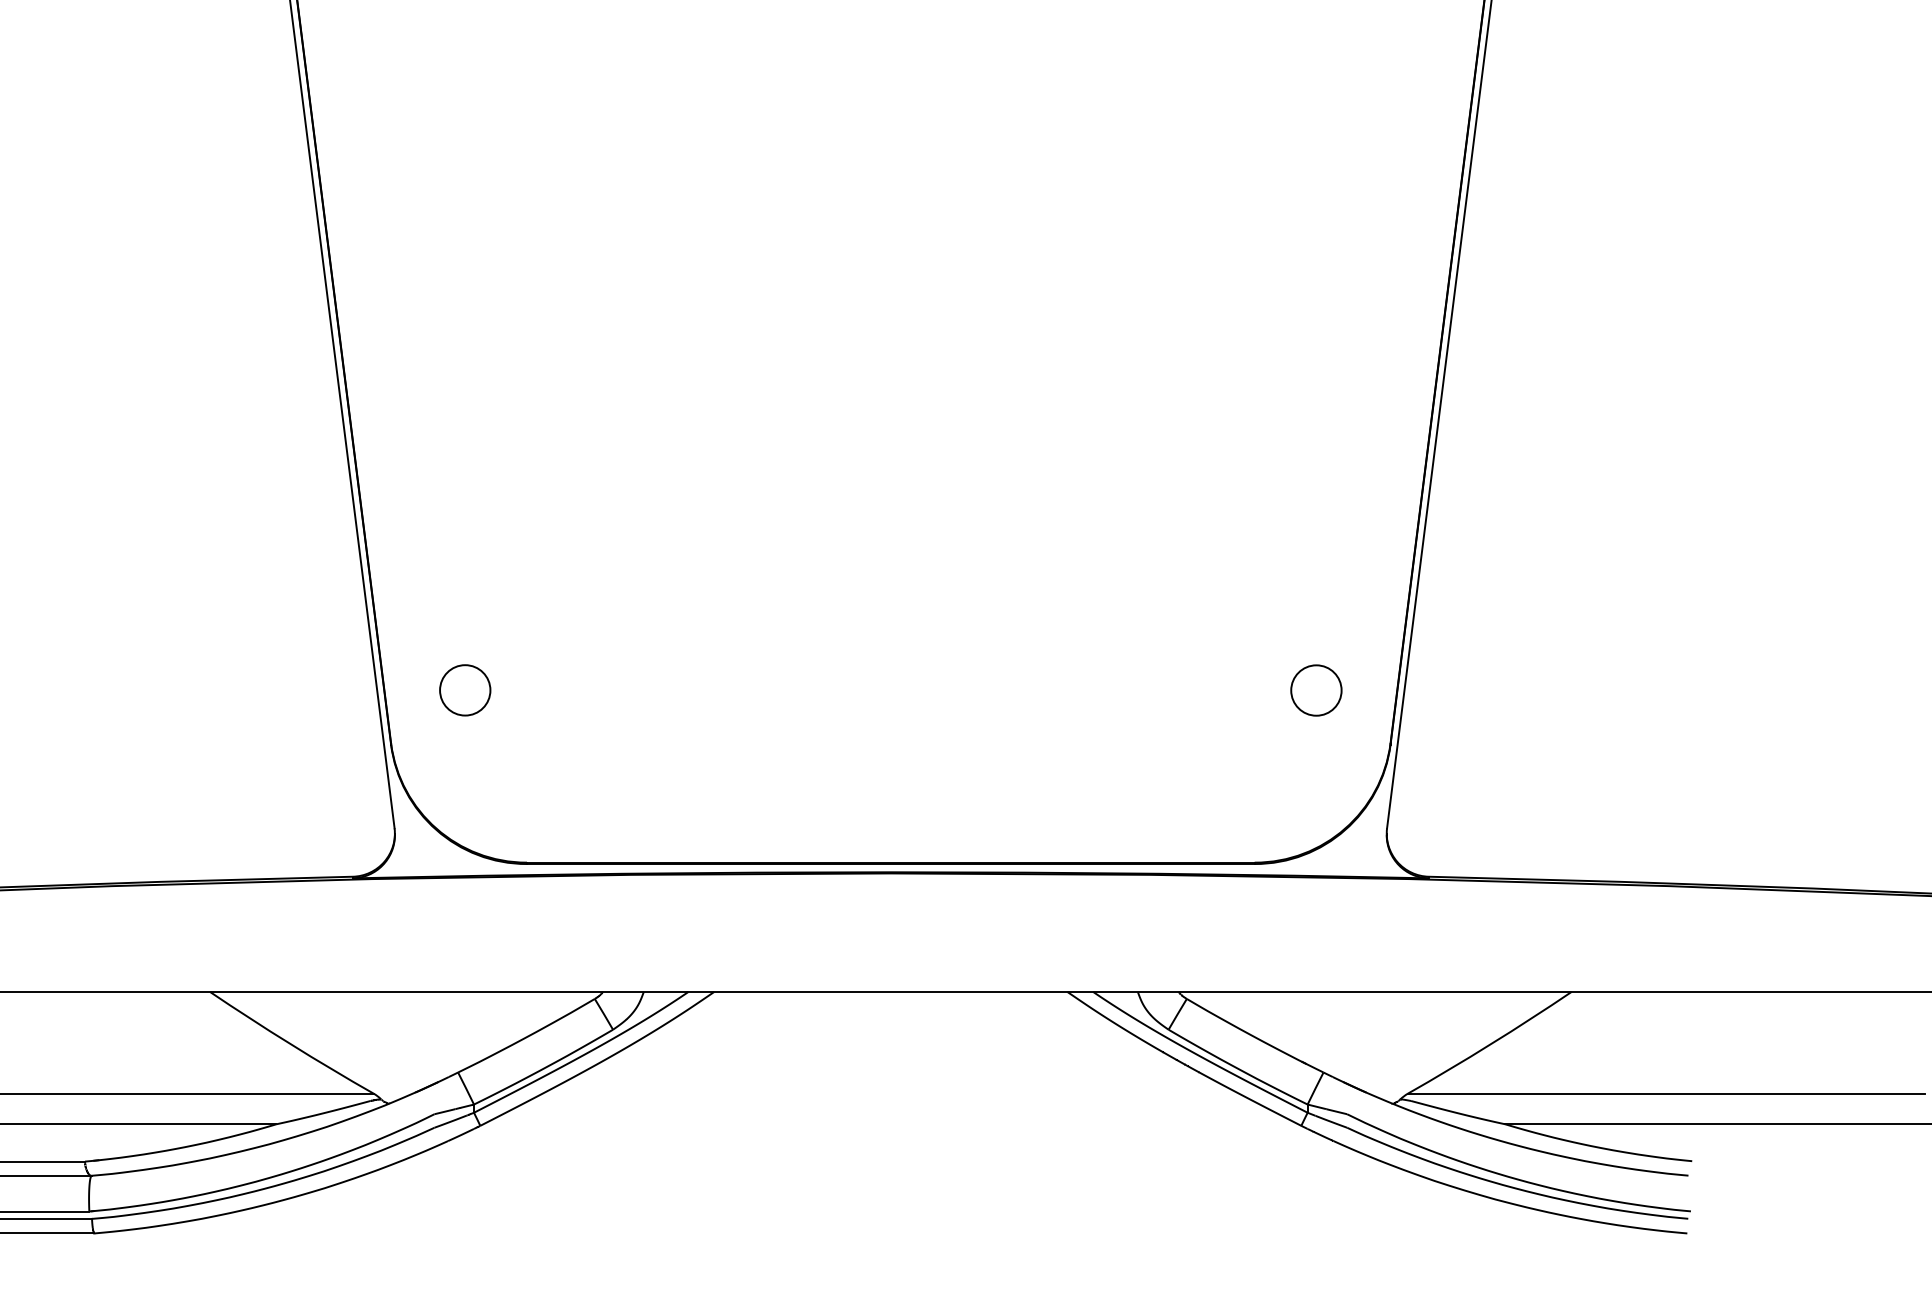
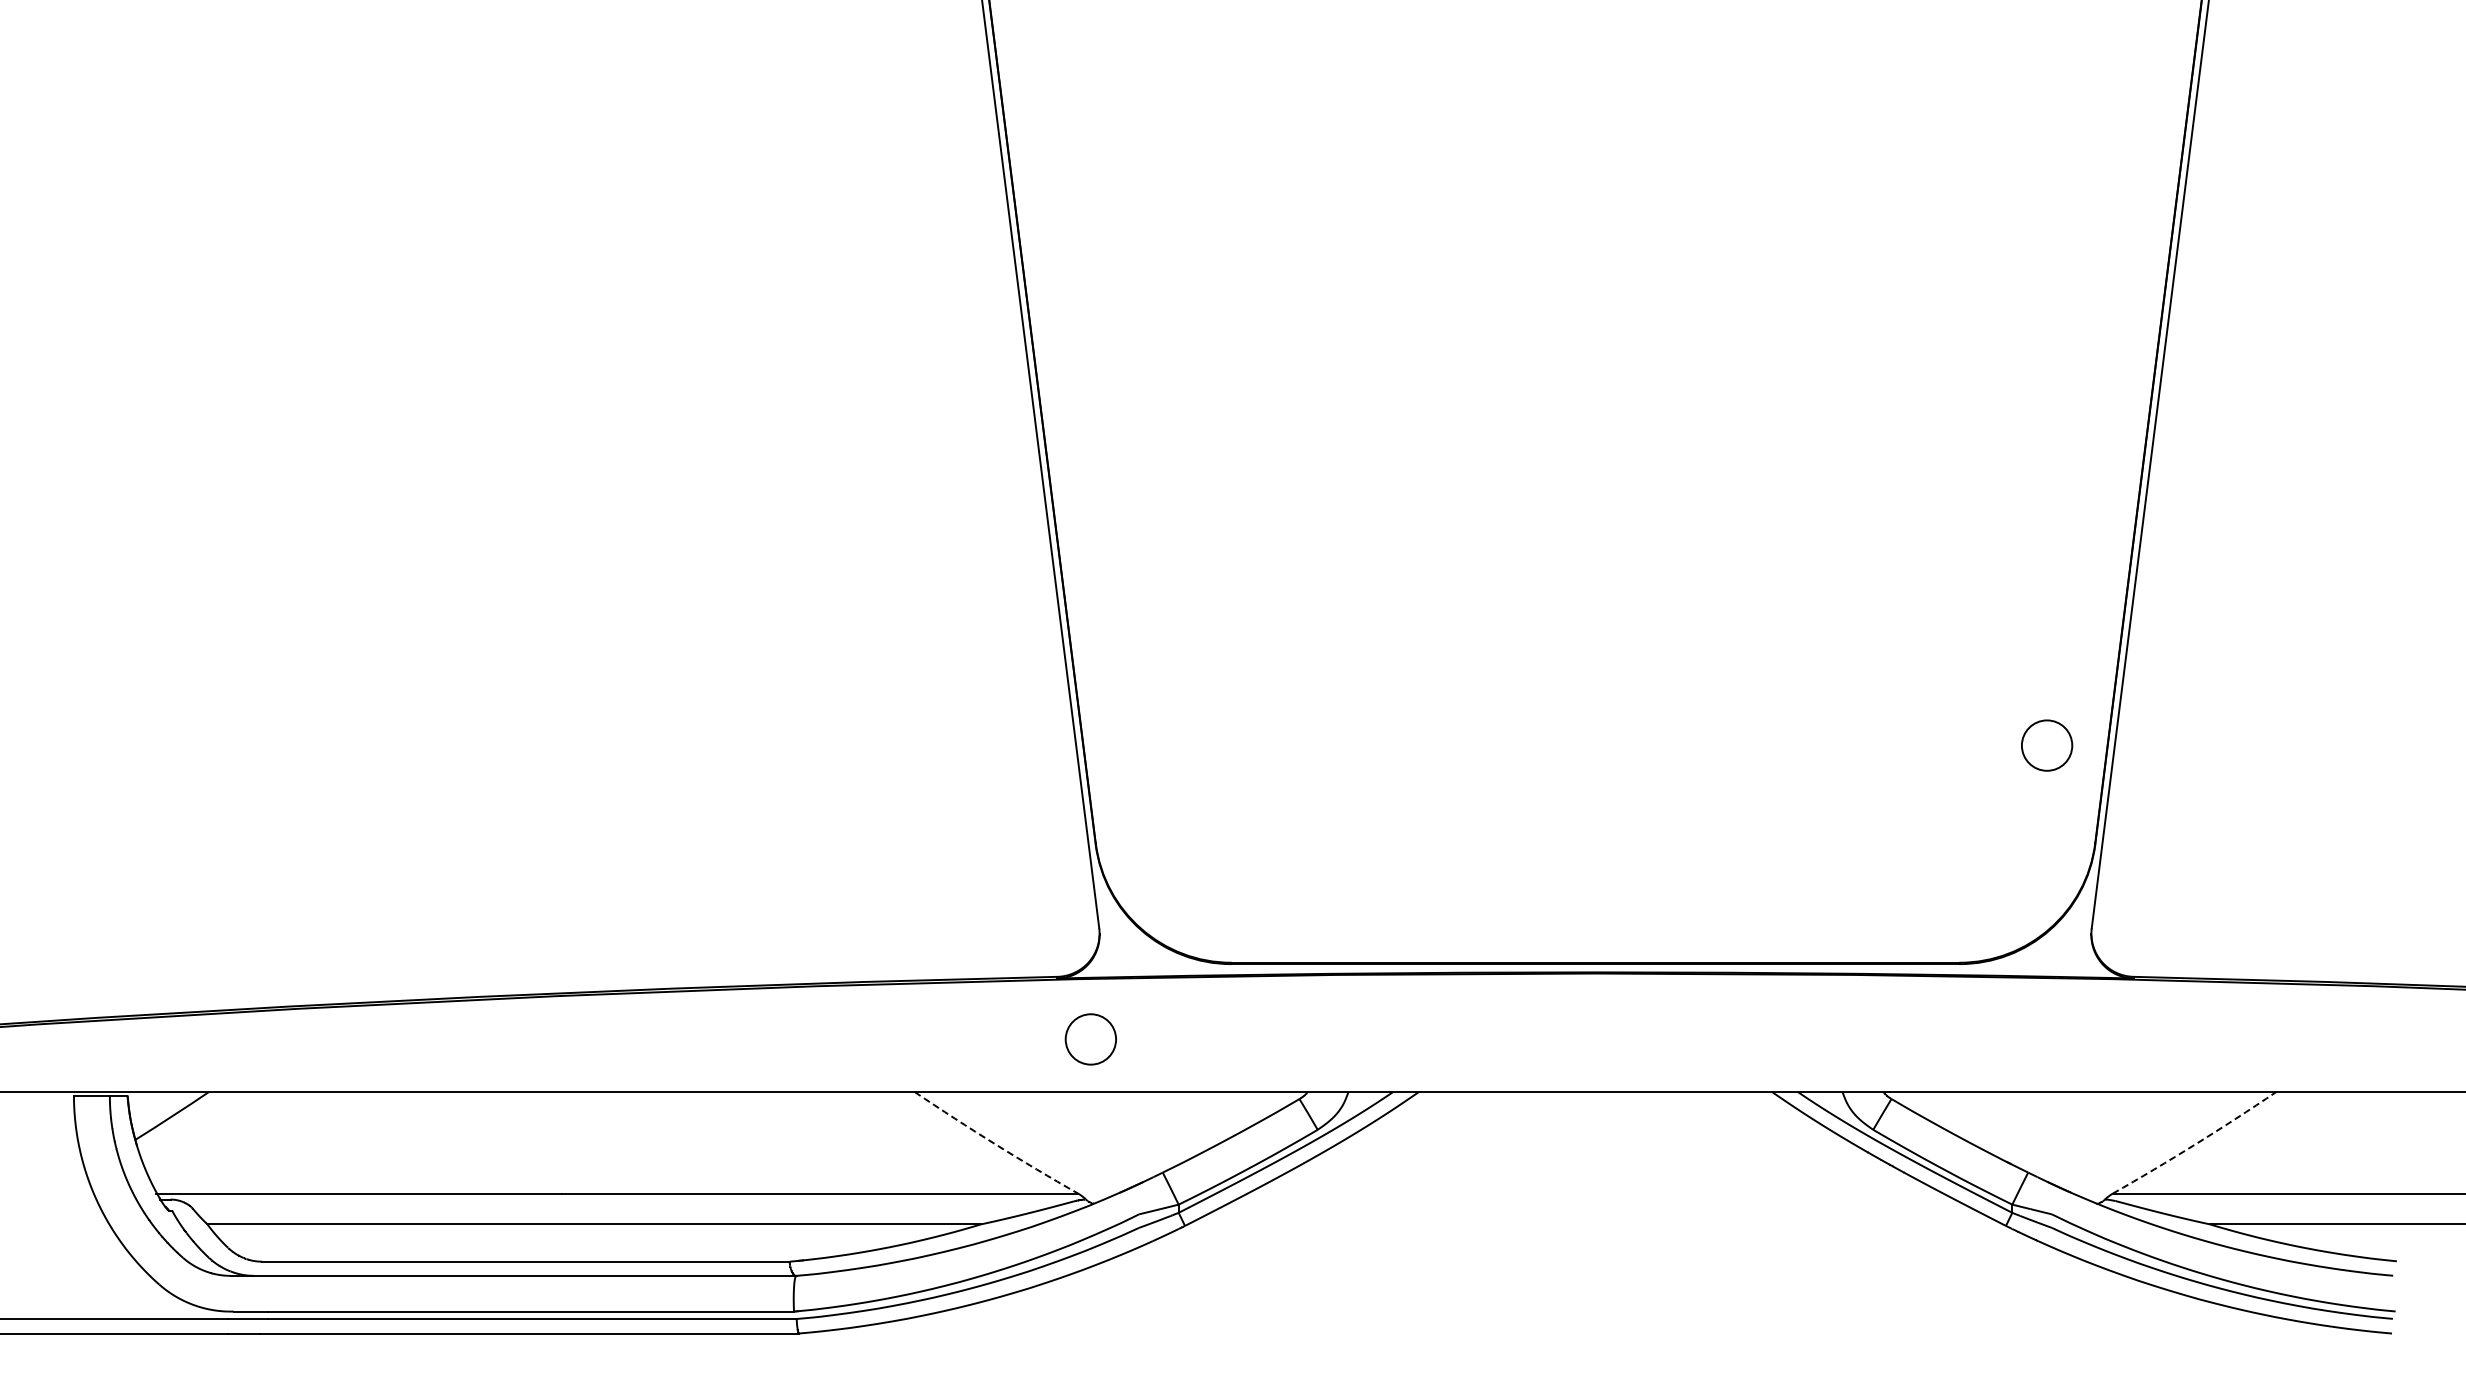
circle: (464, 690) -> (1090, 1039), moved
circle: (1316, 690) -> (2047, 745), moved
arc: (290, 1044) -> (995, 1144), solid -> dashed
arc: (1490, 1044) -> (2195, 1144), solid -> dashed

